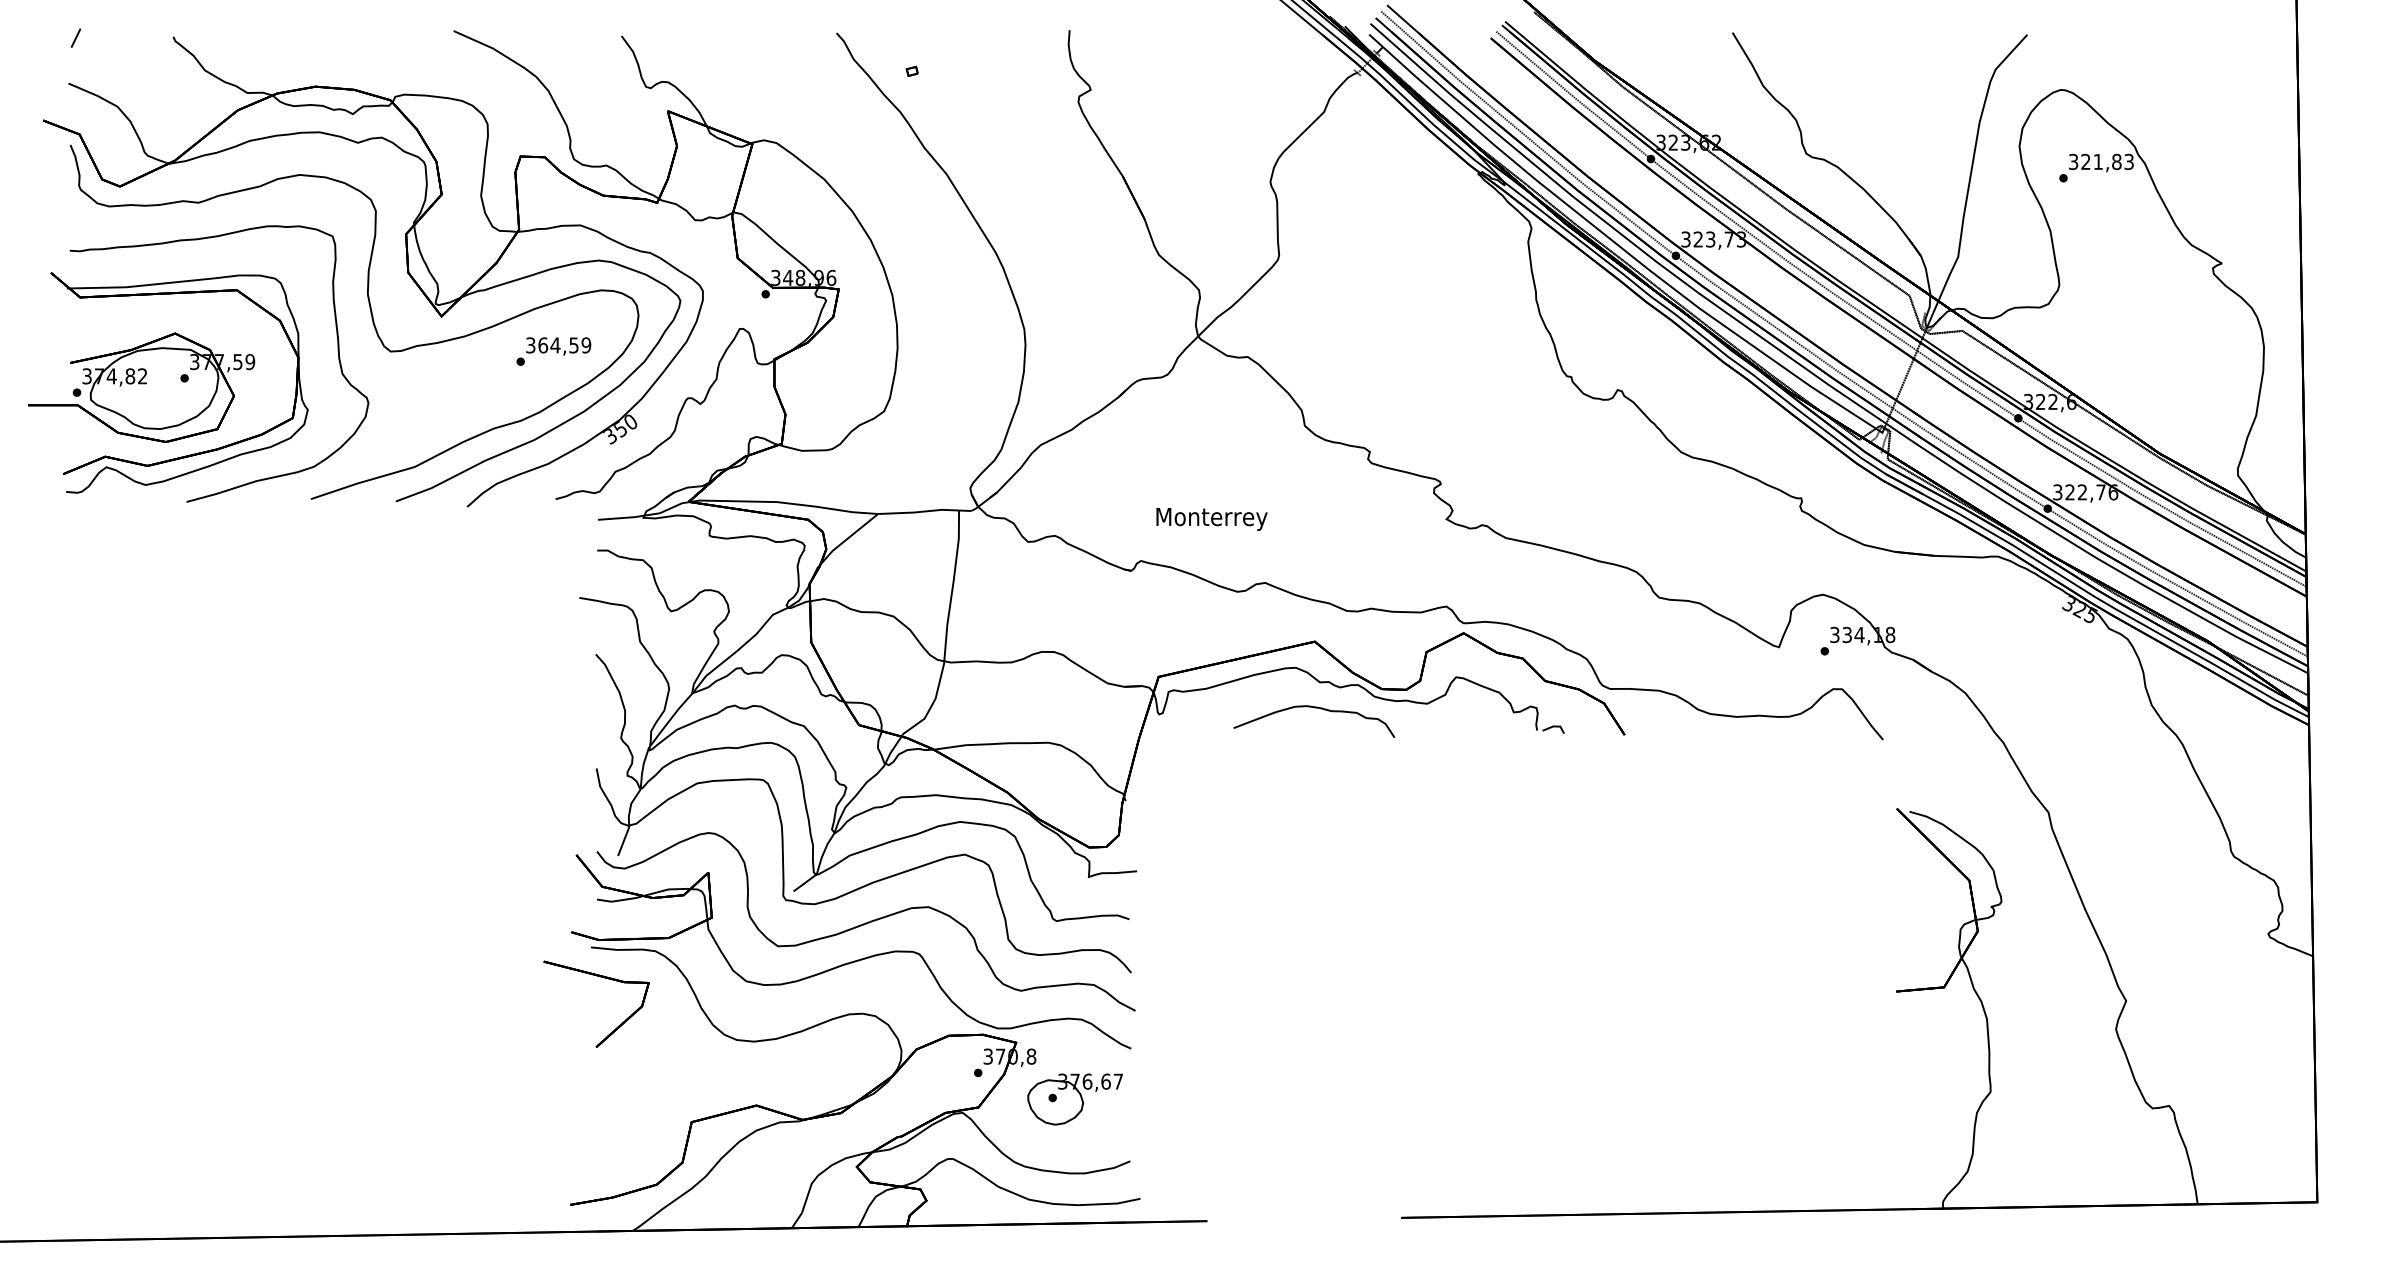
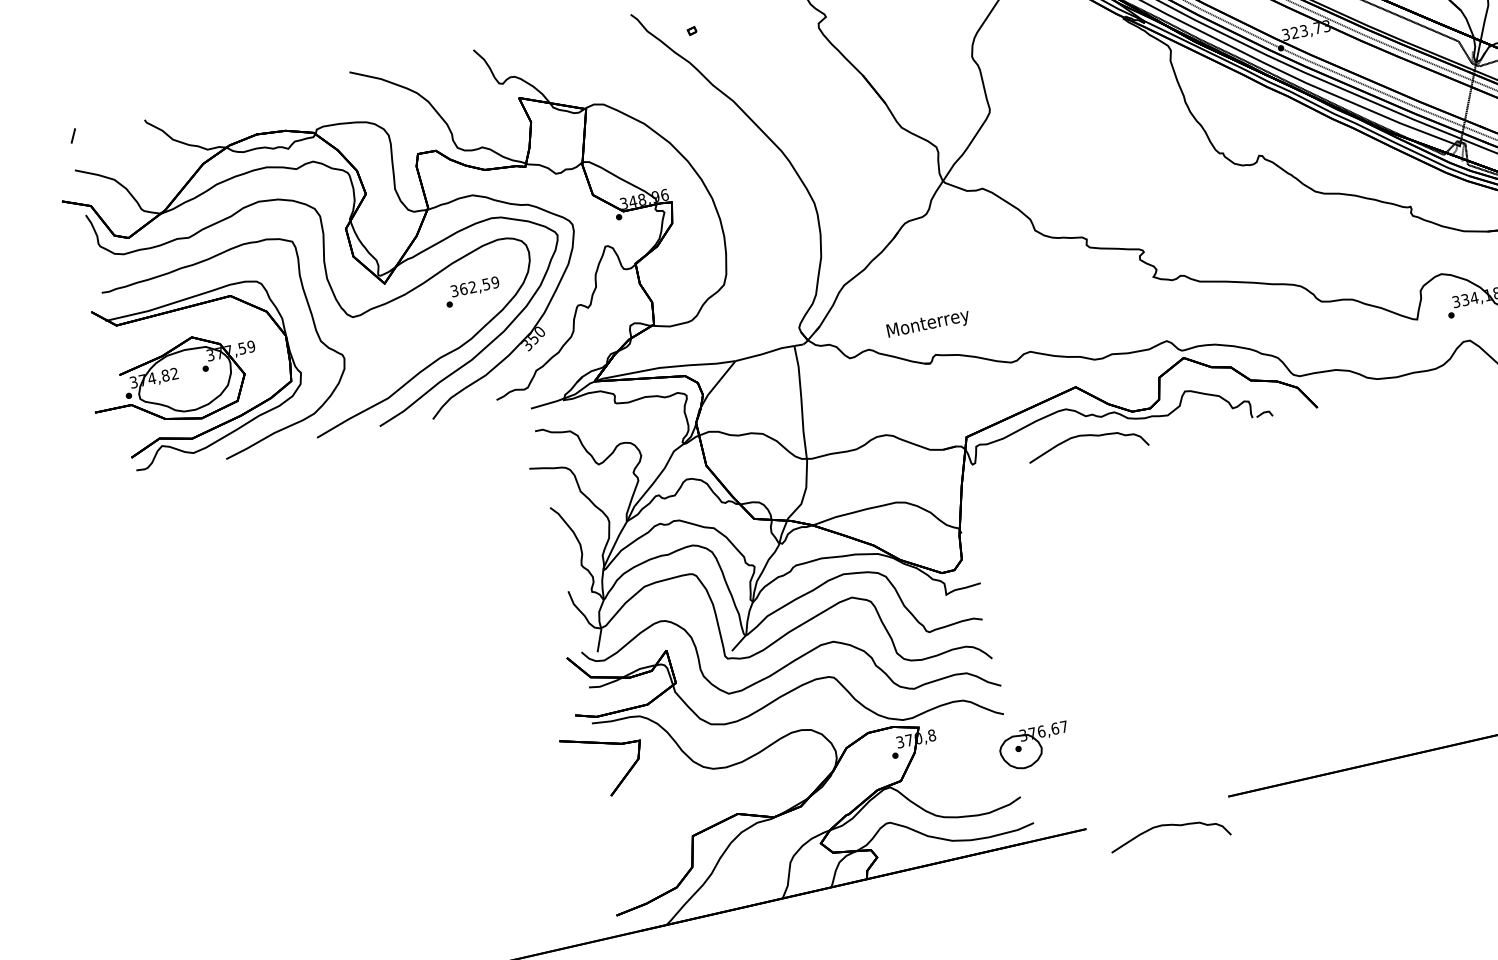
text: (555, 345) -> (472, 287), 364,59 -> 362,59
text: (1211, 519) -> (928, 324), moved
part: (1074, 1099) -> (1034, 746), moved
part: (1314, 1239) -> (1167, 825), added

